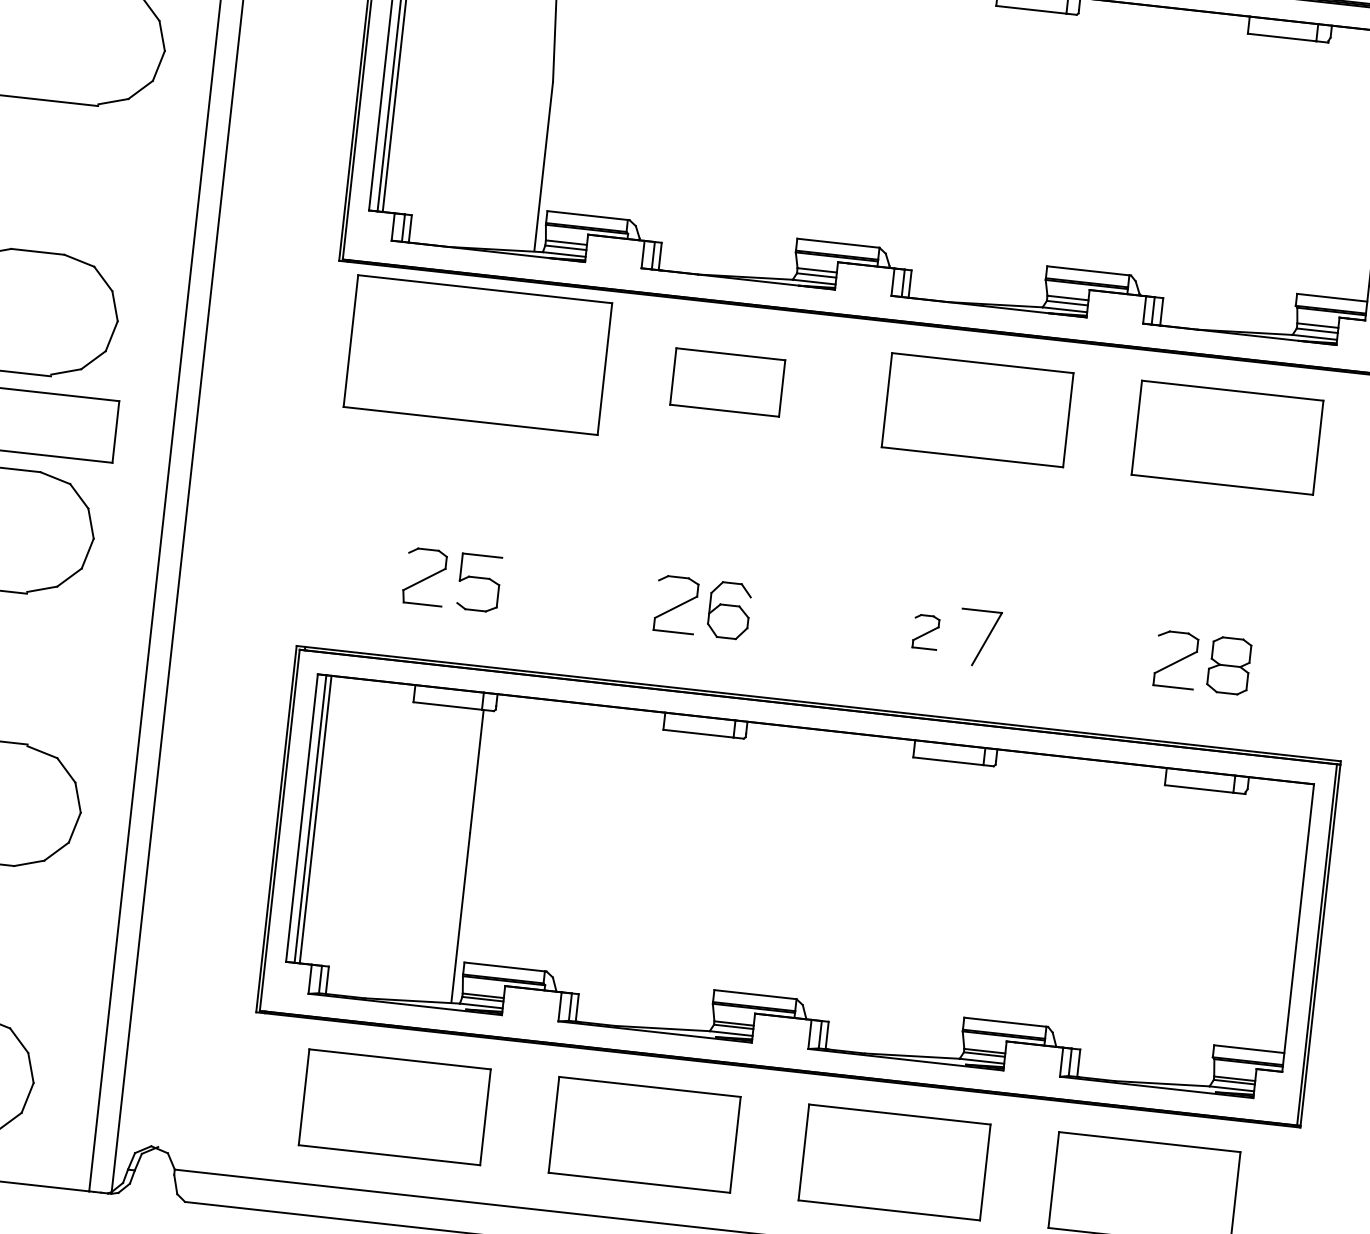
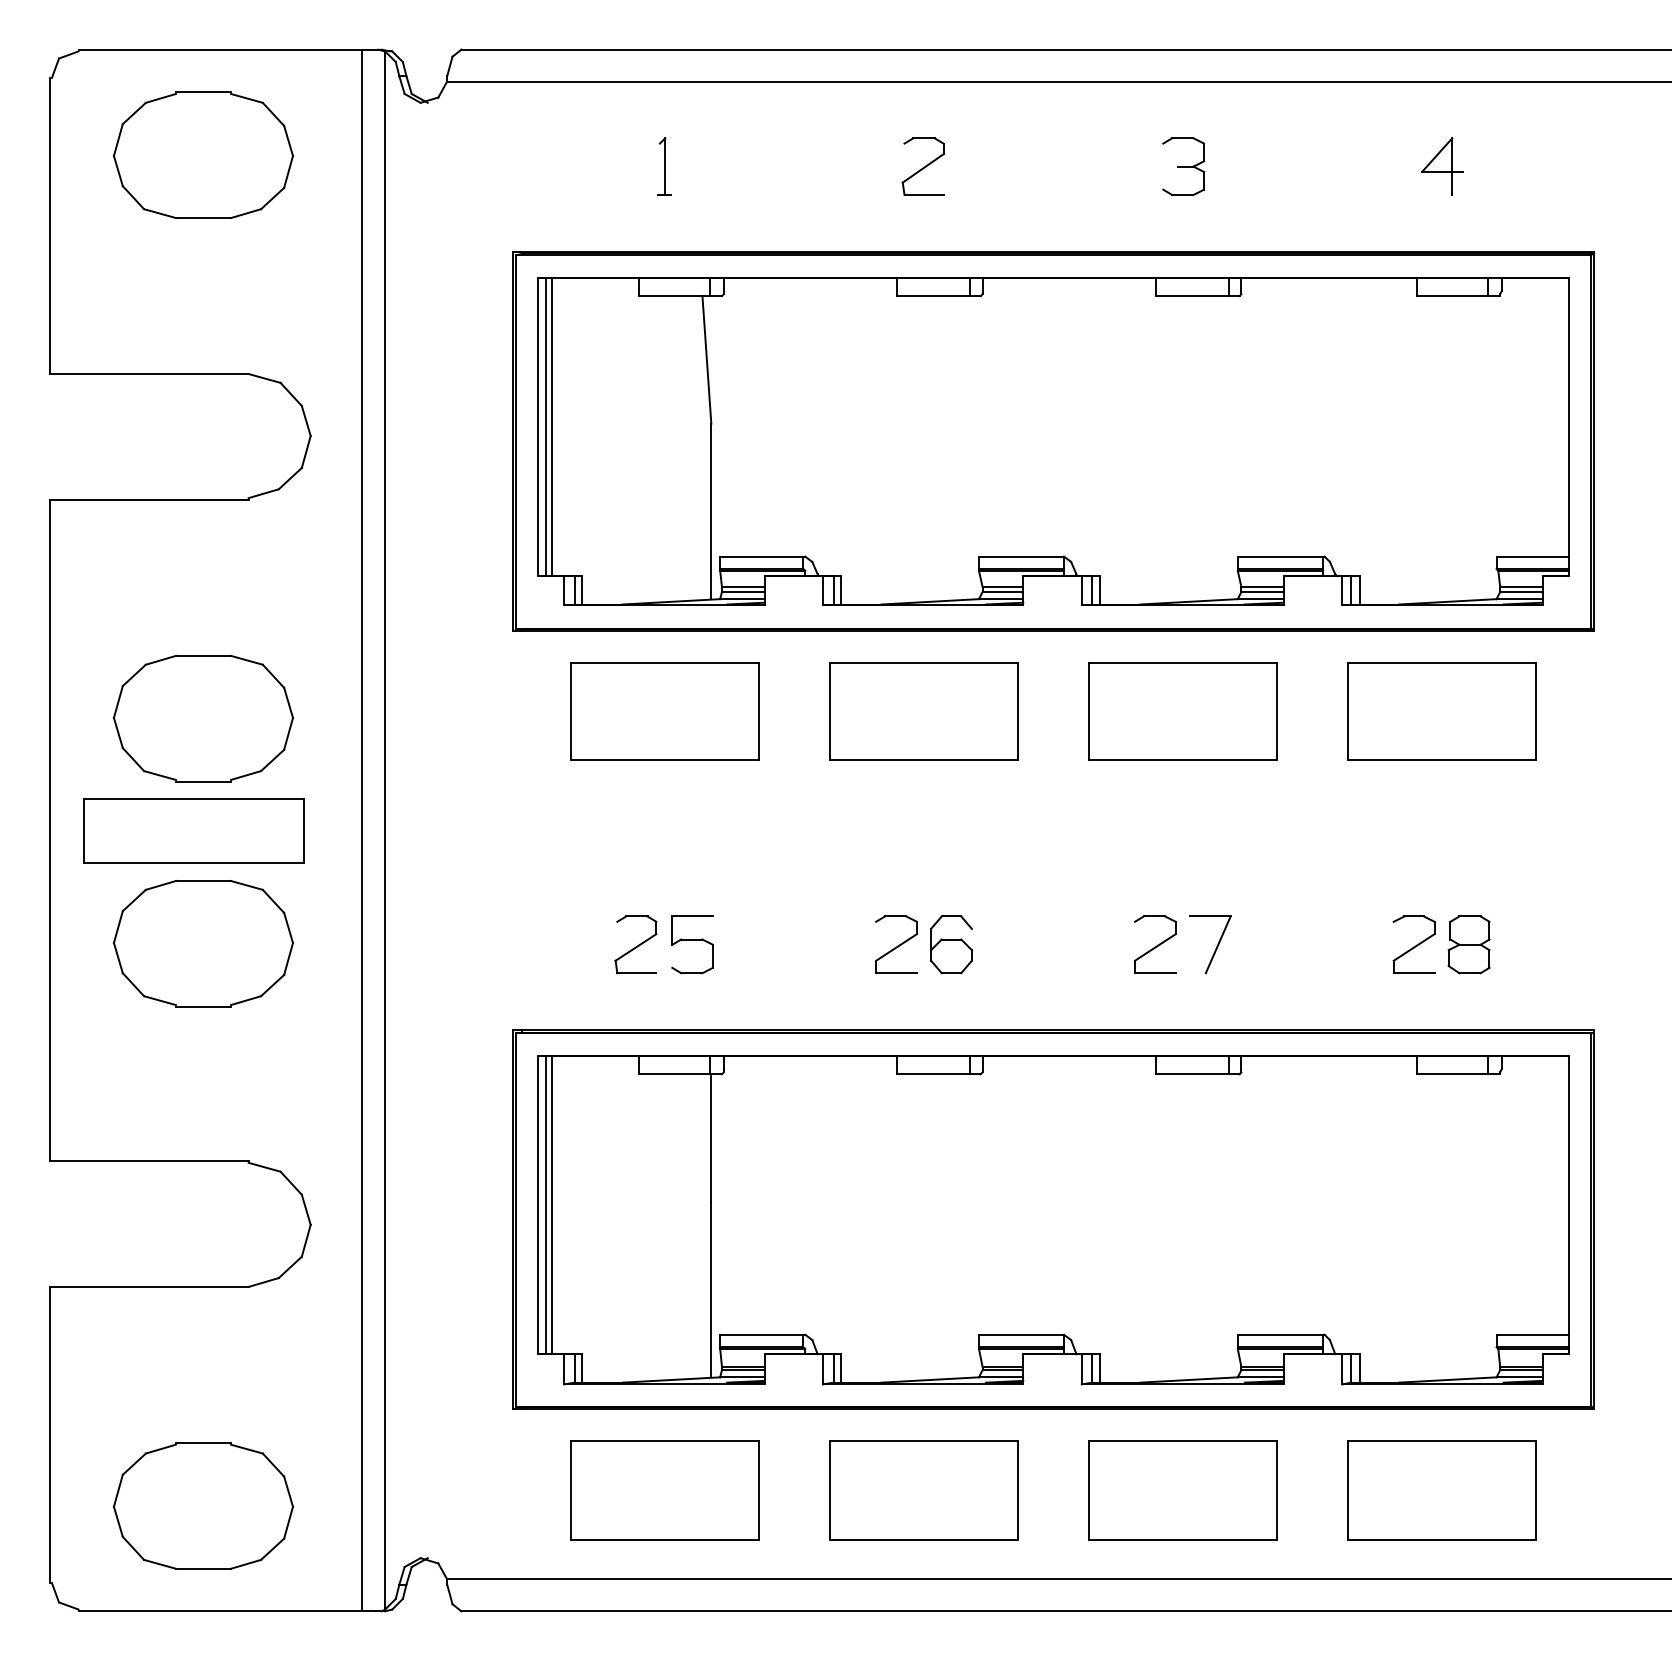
part: (477, 354) -> (664, 711), size x0.71
part: (727, 382) -> (923, 711), size x1.67
part: (925, 631) -> (1154, 944), size x1.67

